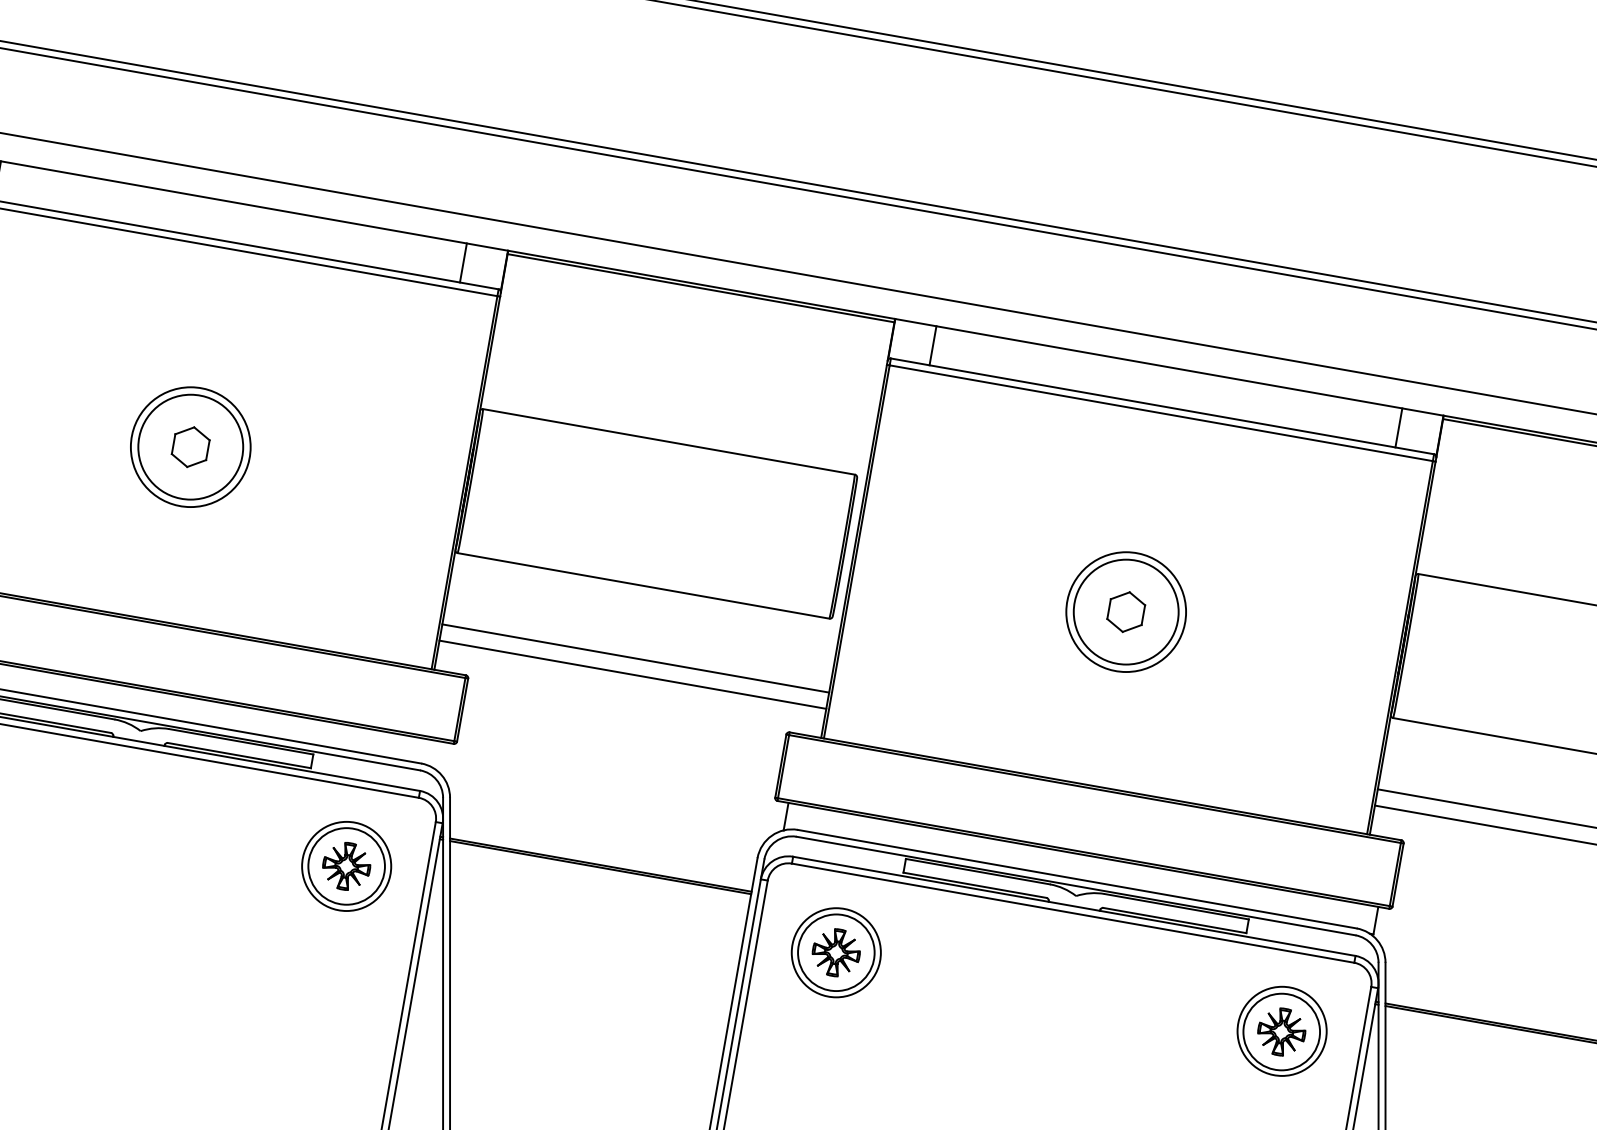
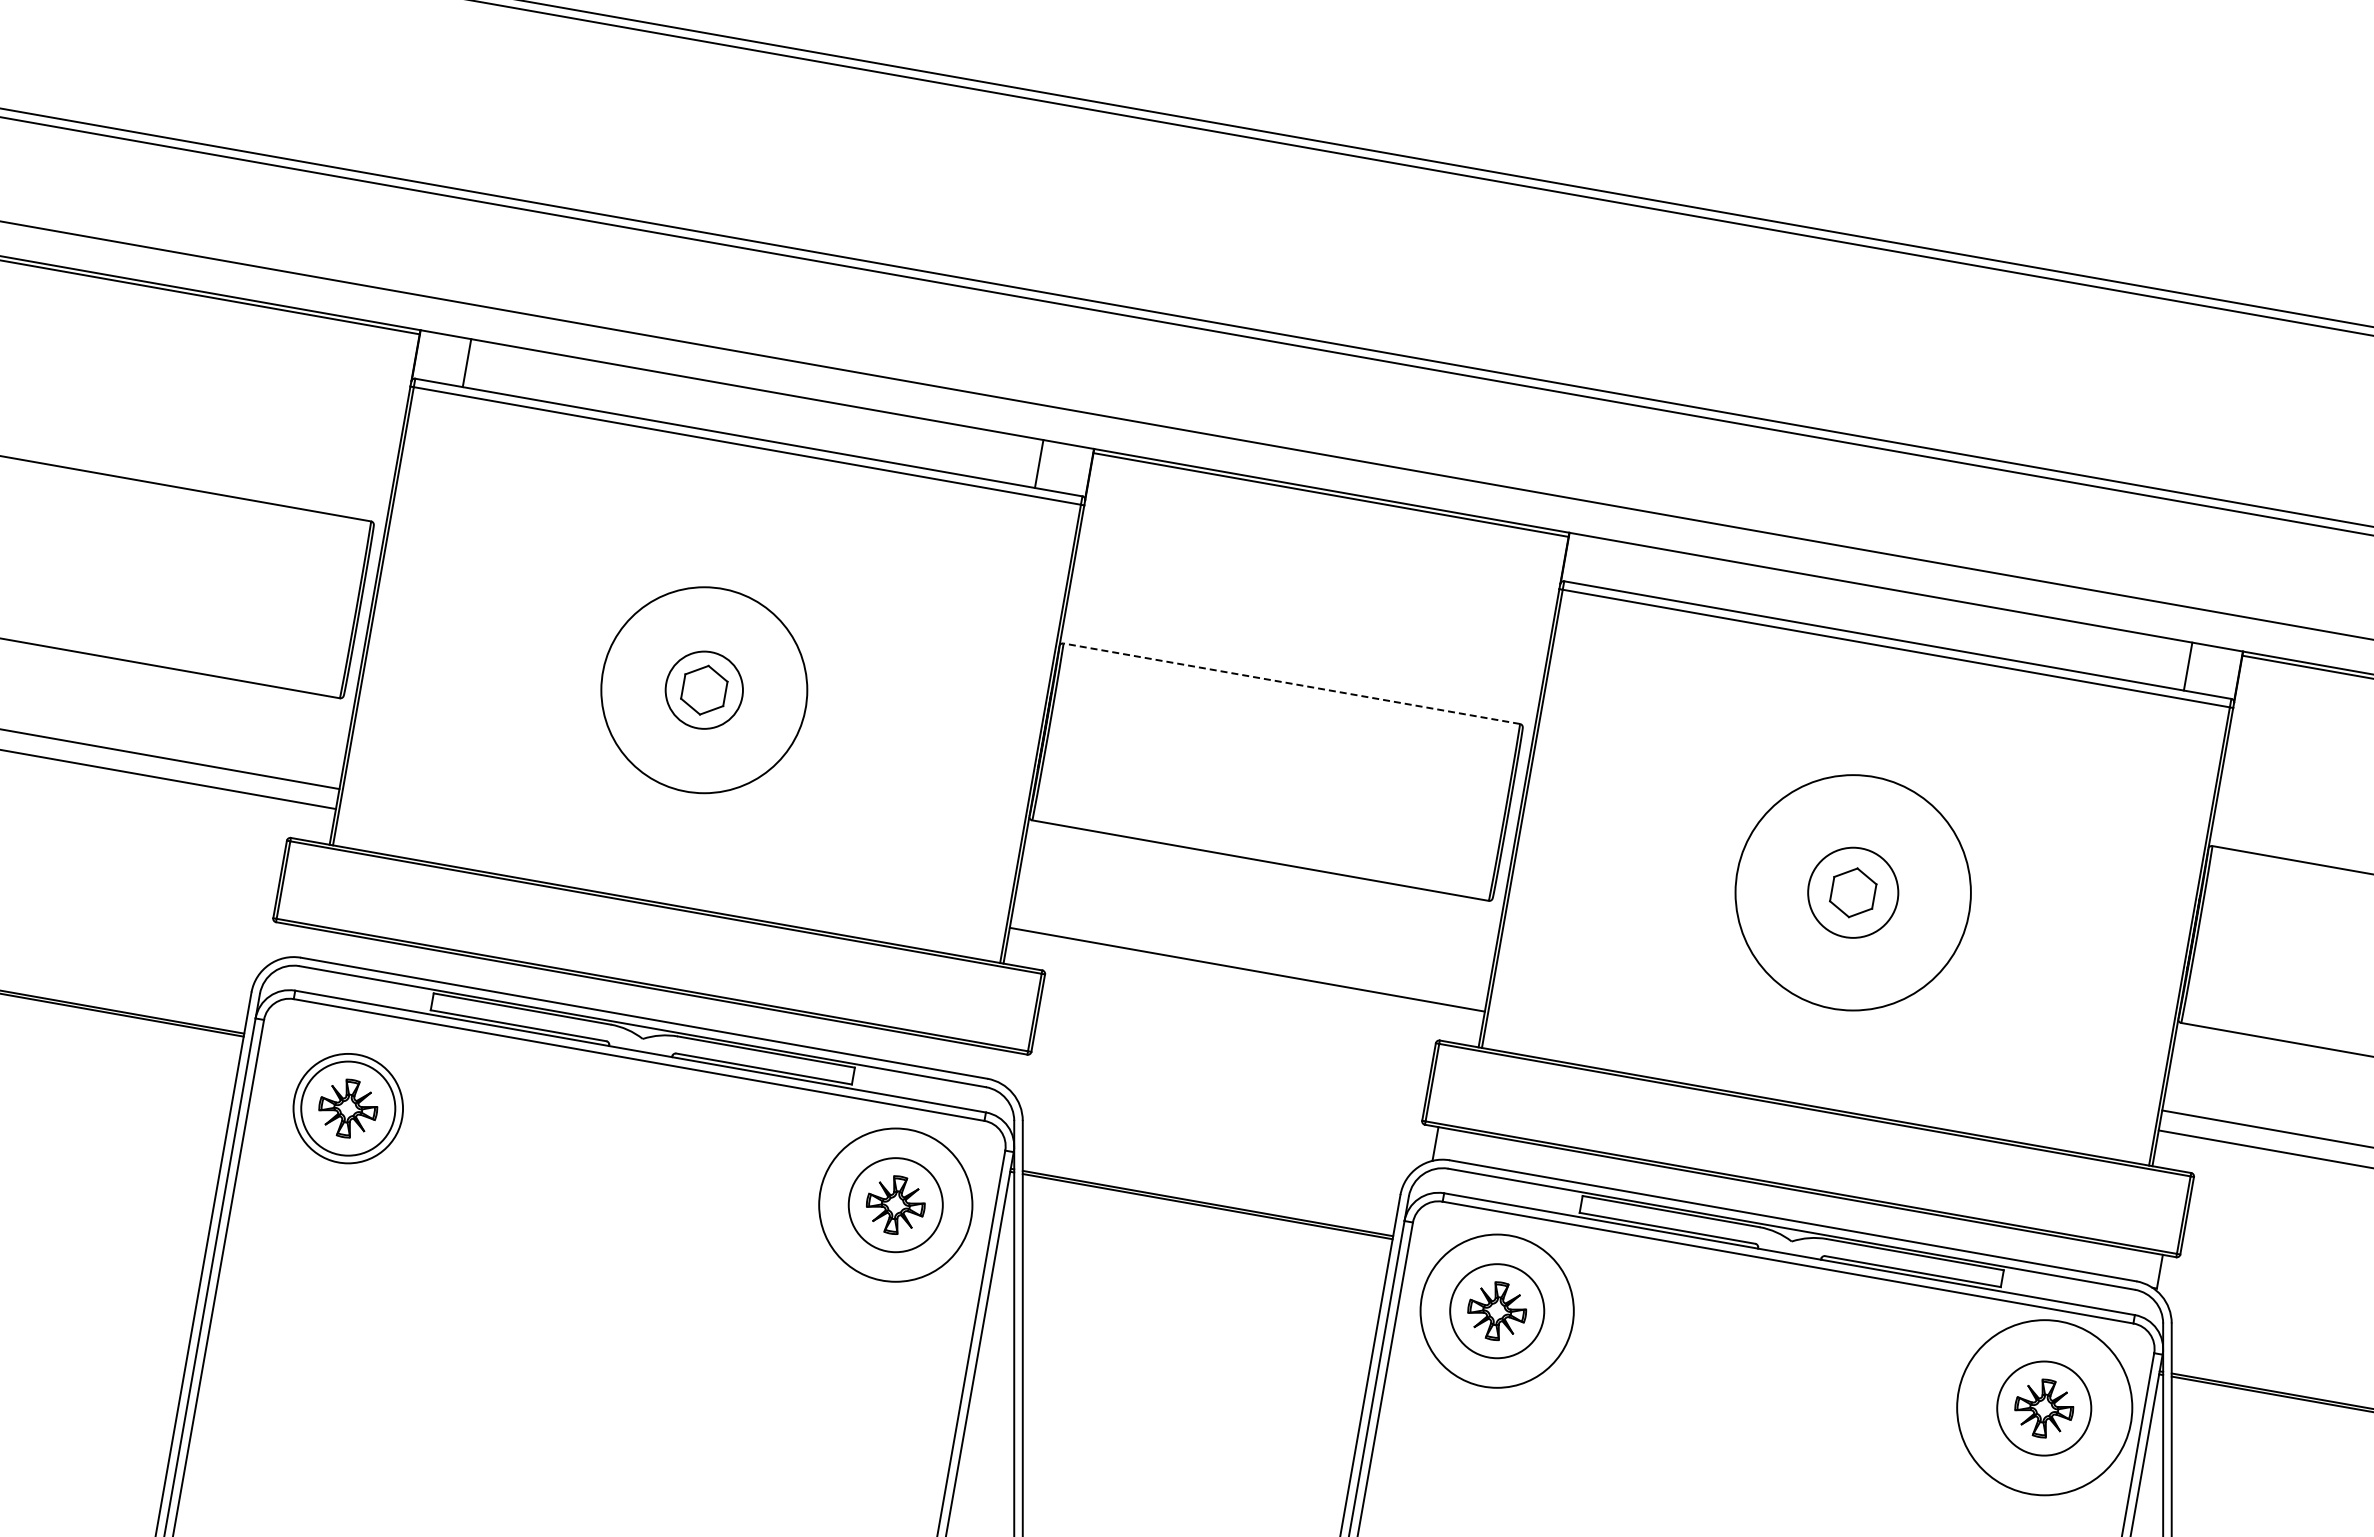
line: (932, 345) -> (1615, 565), removed
line: (668, 441) -> (1291, 683), solid -> dashed
circle: (190, 446) -> (703, 689), size x0.6
circle: (190, 446) -> (703, 689), size x1.4
circle: (1125, 611) -> (1852, 892), size x0.7
circle: (1125, 611) -> (1852, 892), size x1.6
line: (635, 658) -> (1250, 949), removed
circle: (346, 865) -> (895, 1204), size x1.4
circle: (835, 952) -> (1496, 1310), size x1.4
circle: (1281, 1031) -> (2044, 1407), size x1.6

